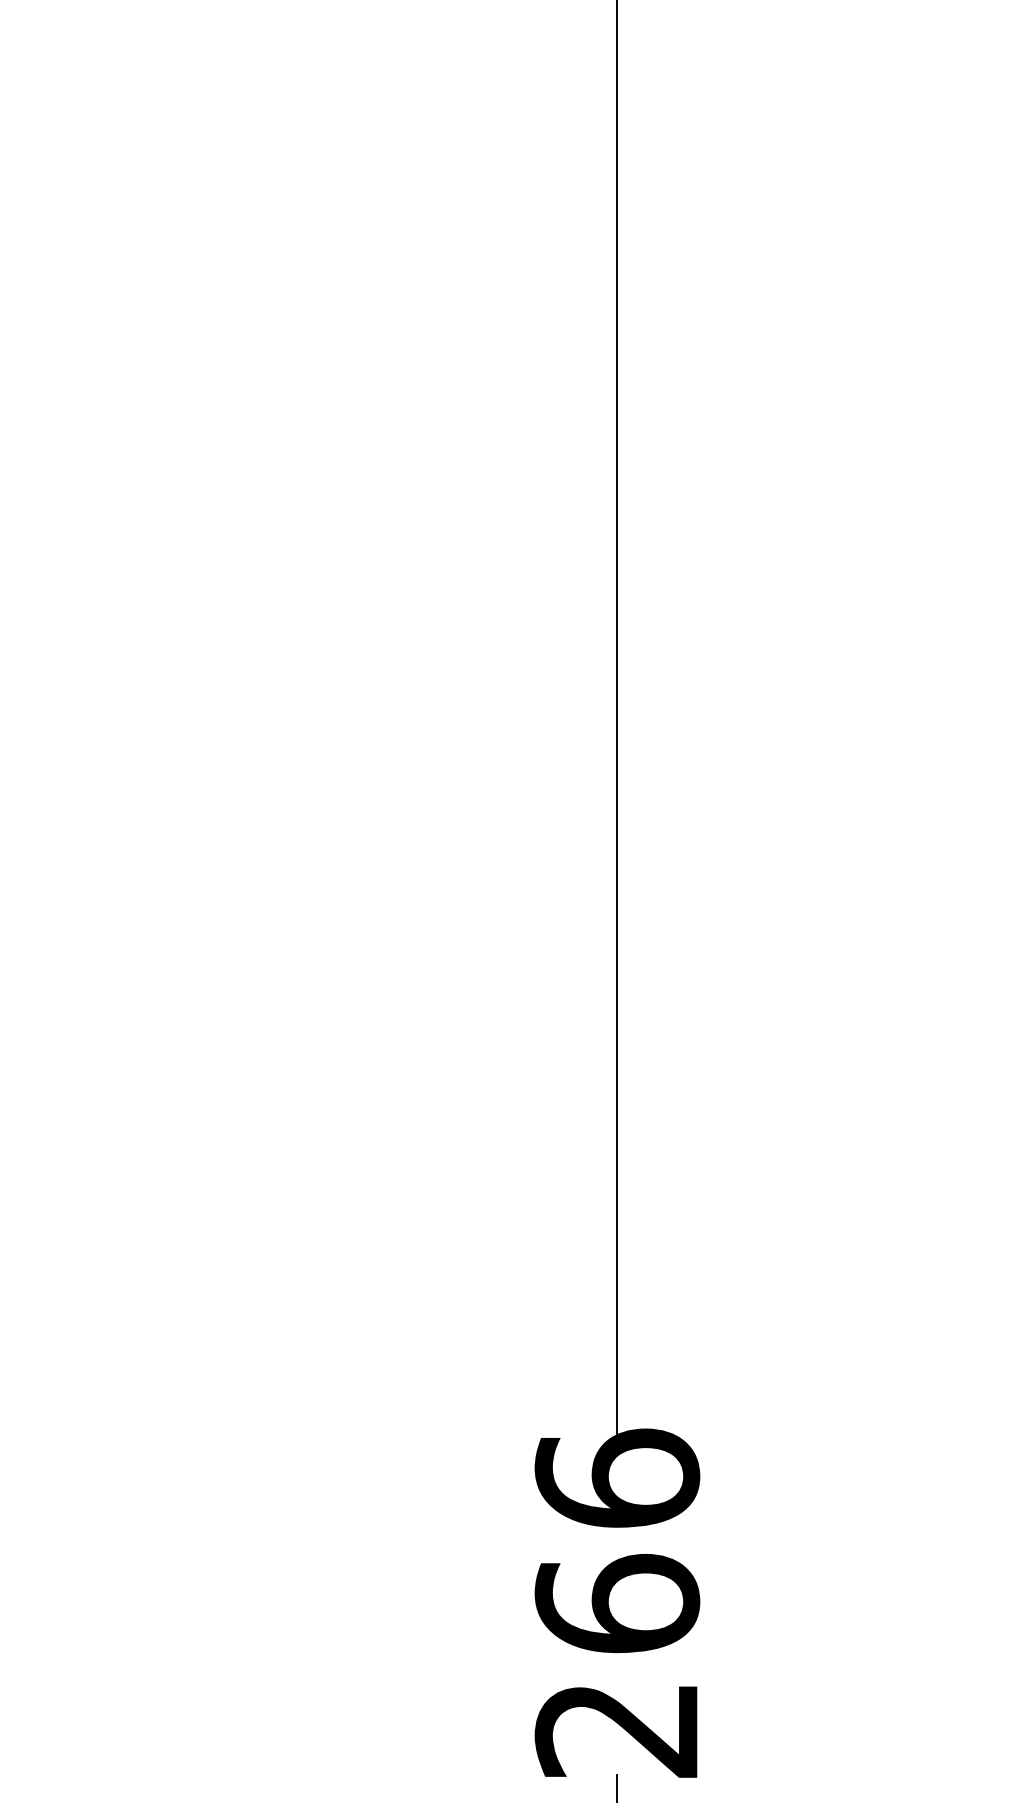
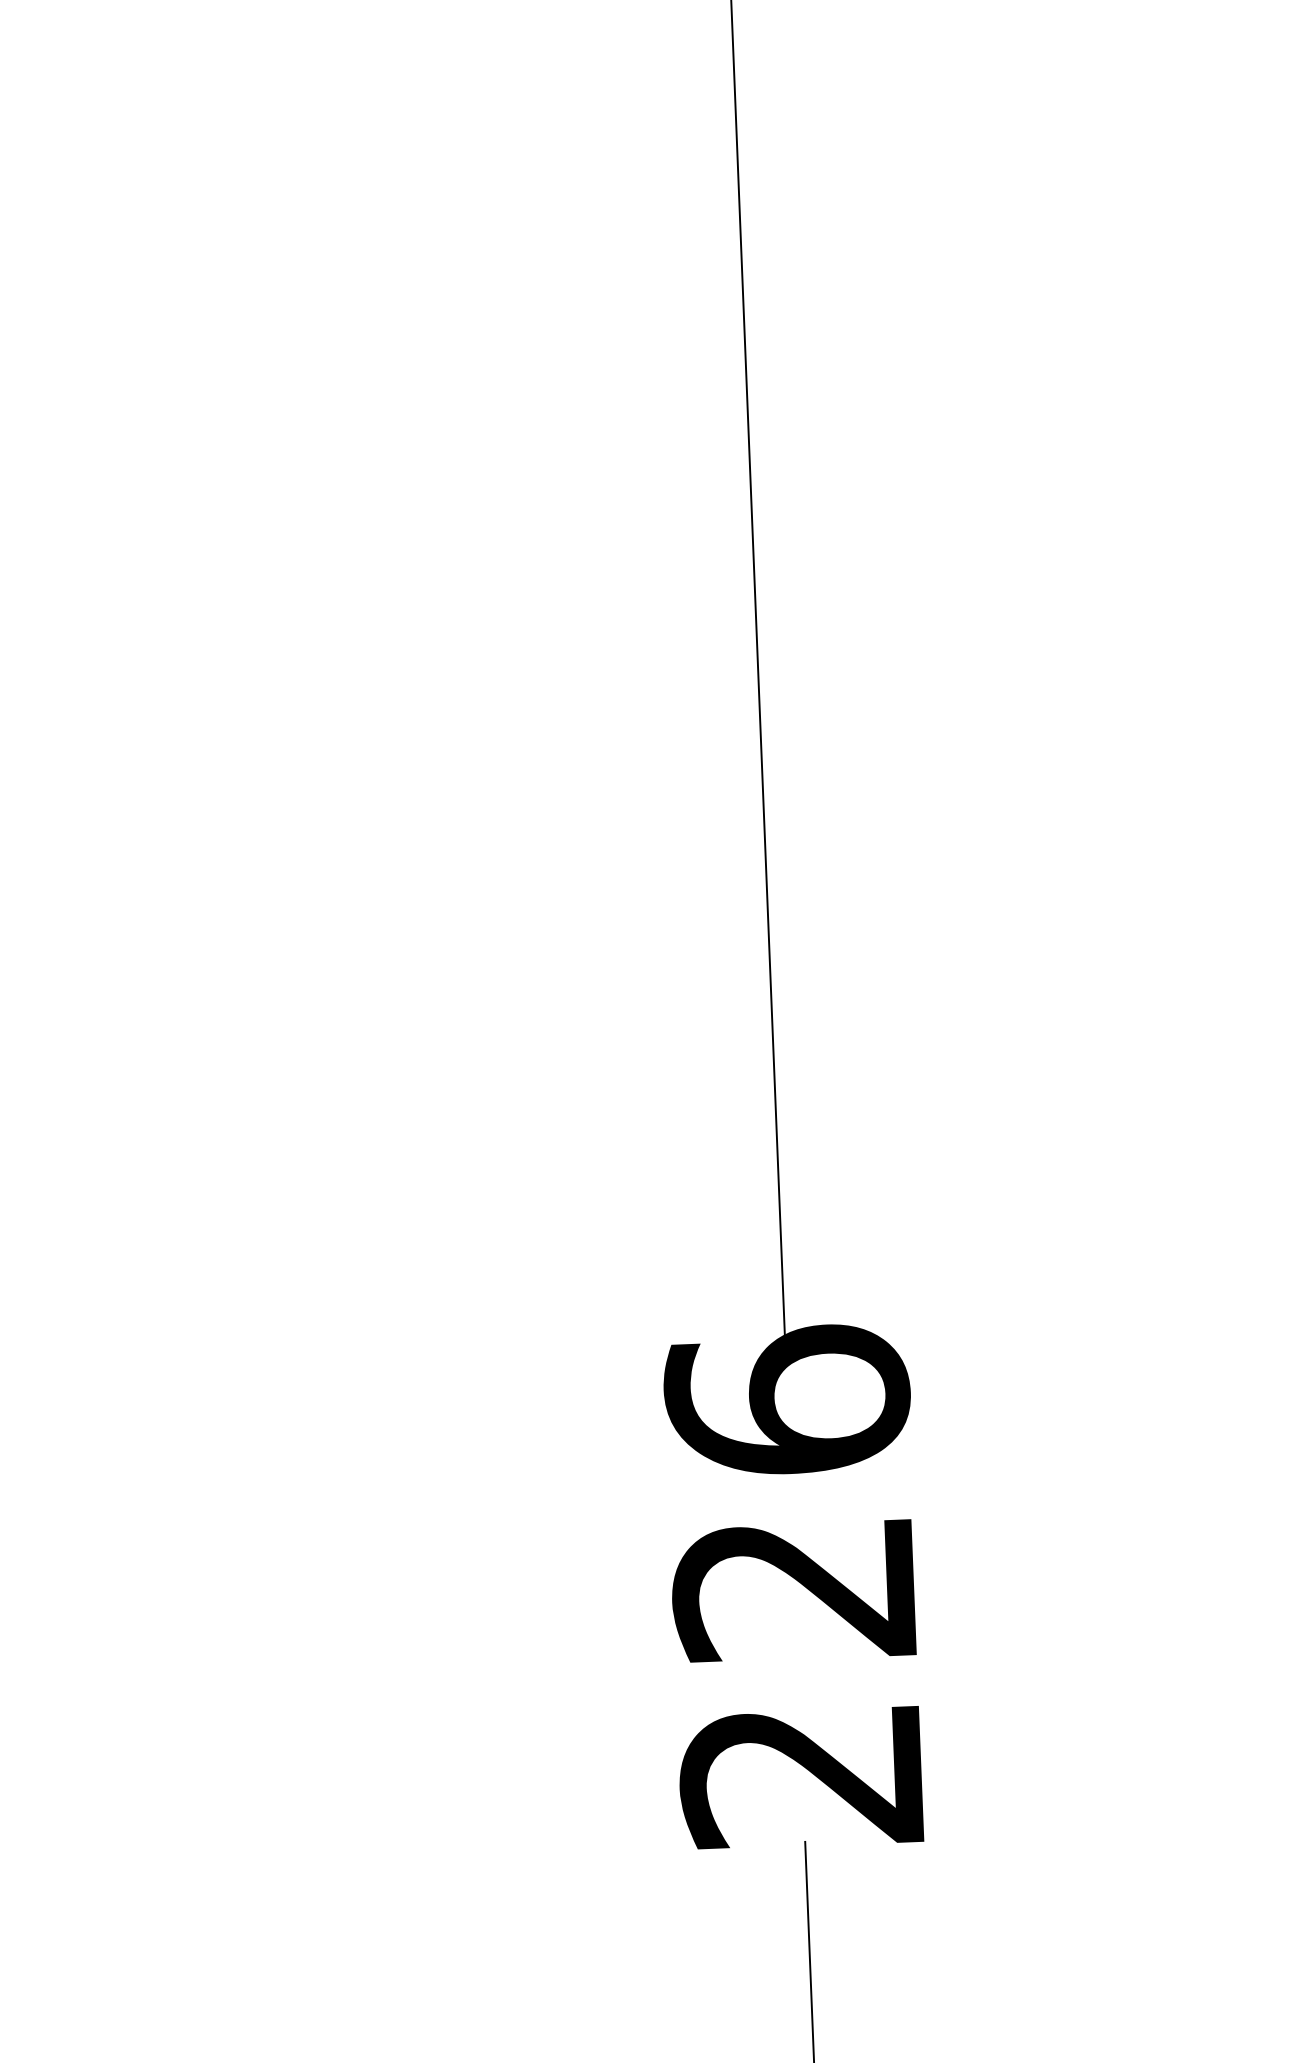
text: (617, 1603) -> (795, 1586), 266 -> 226

